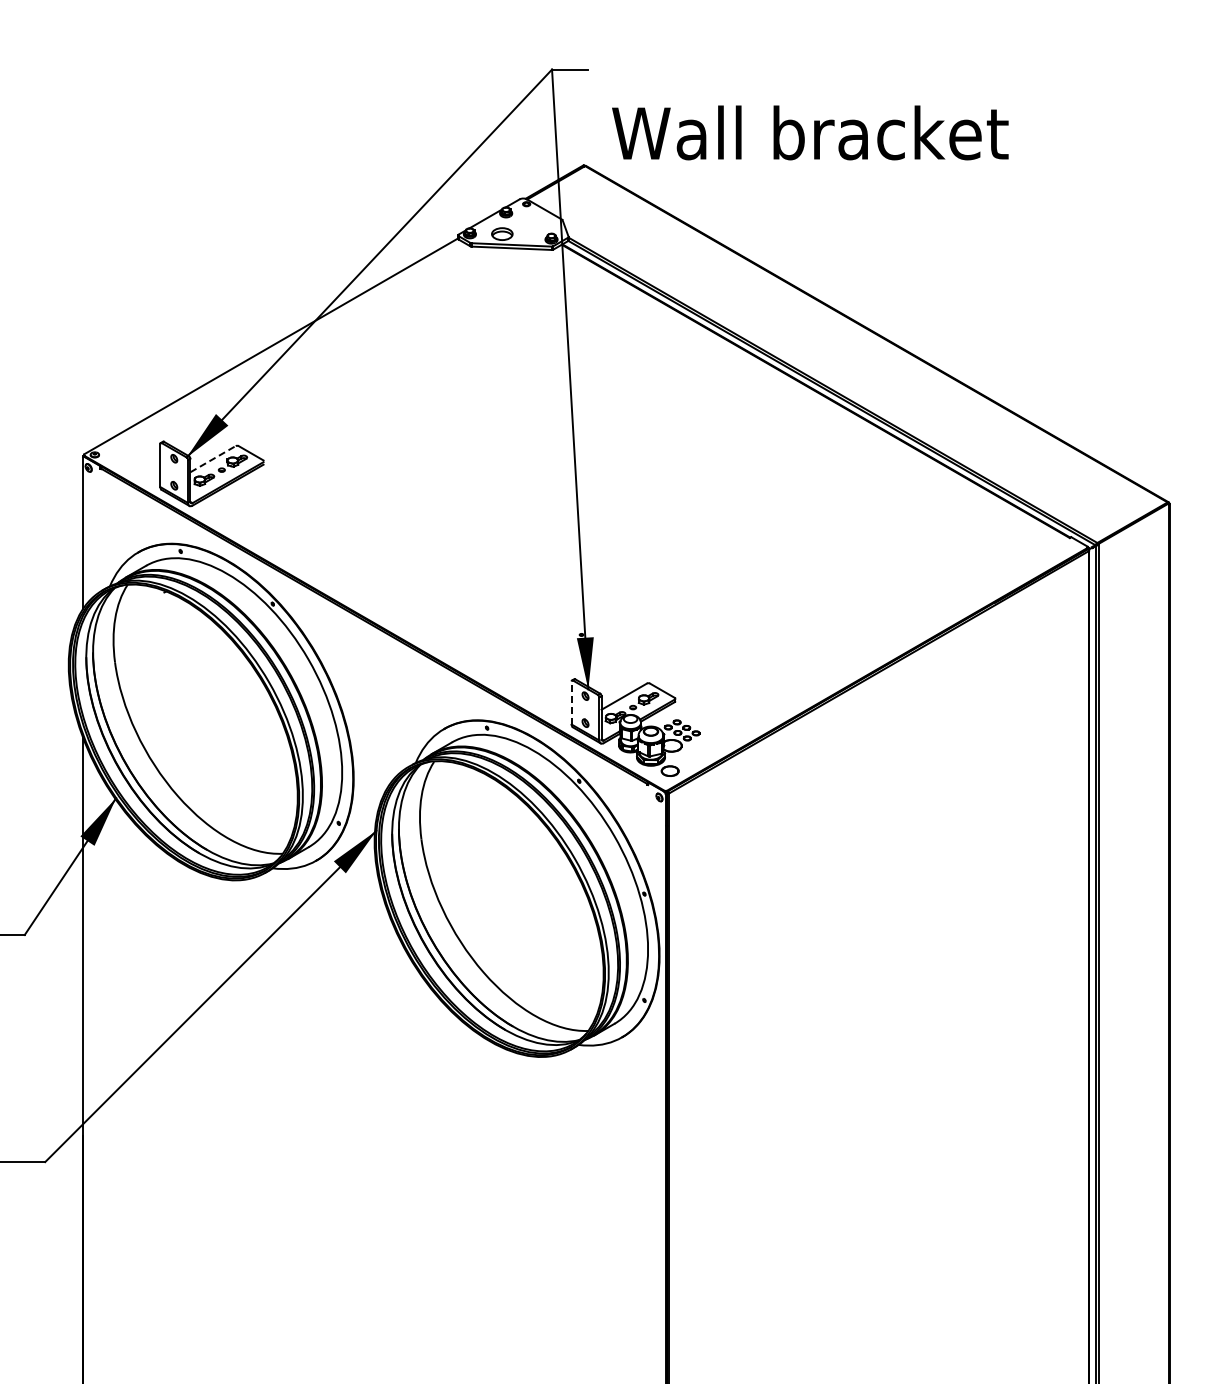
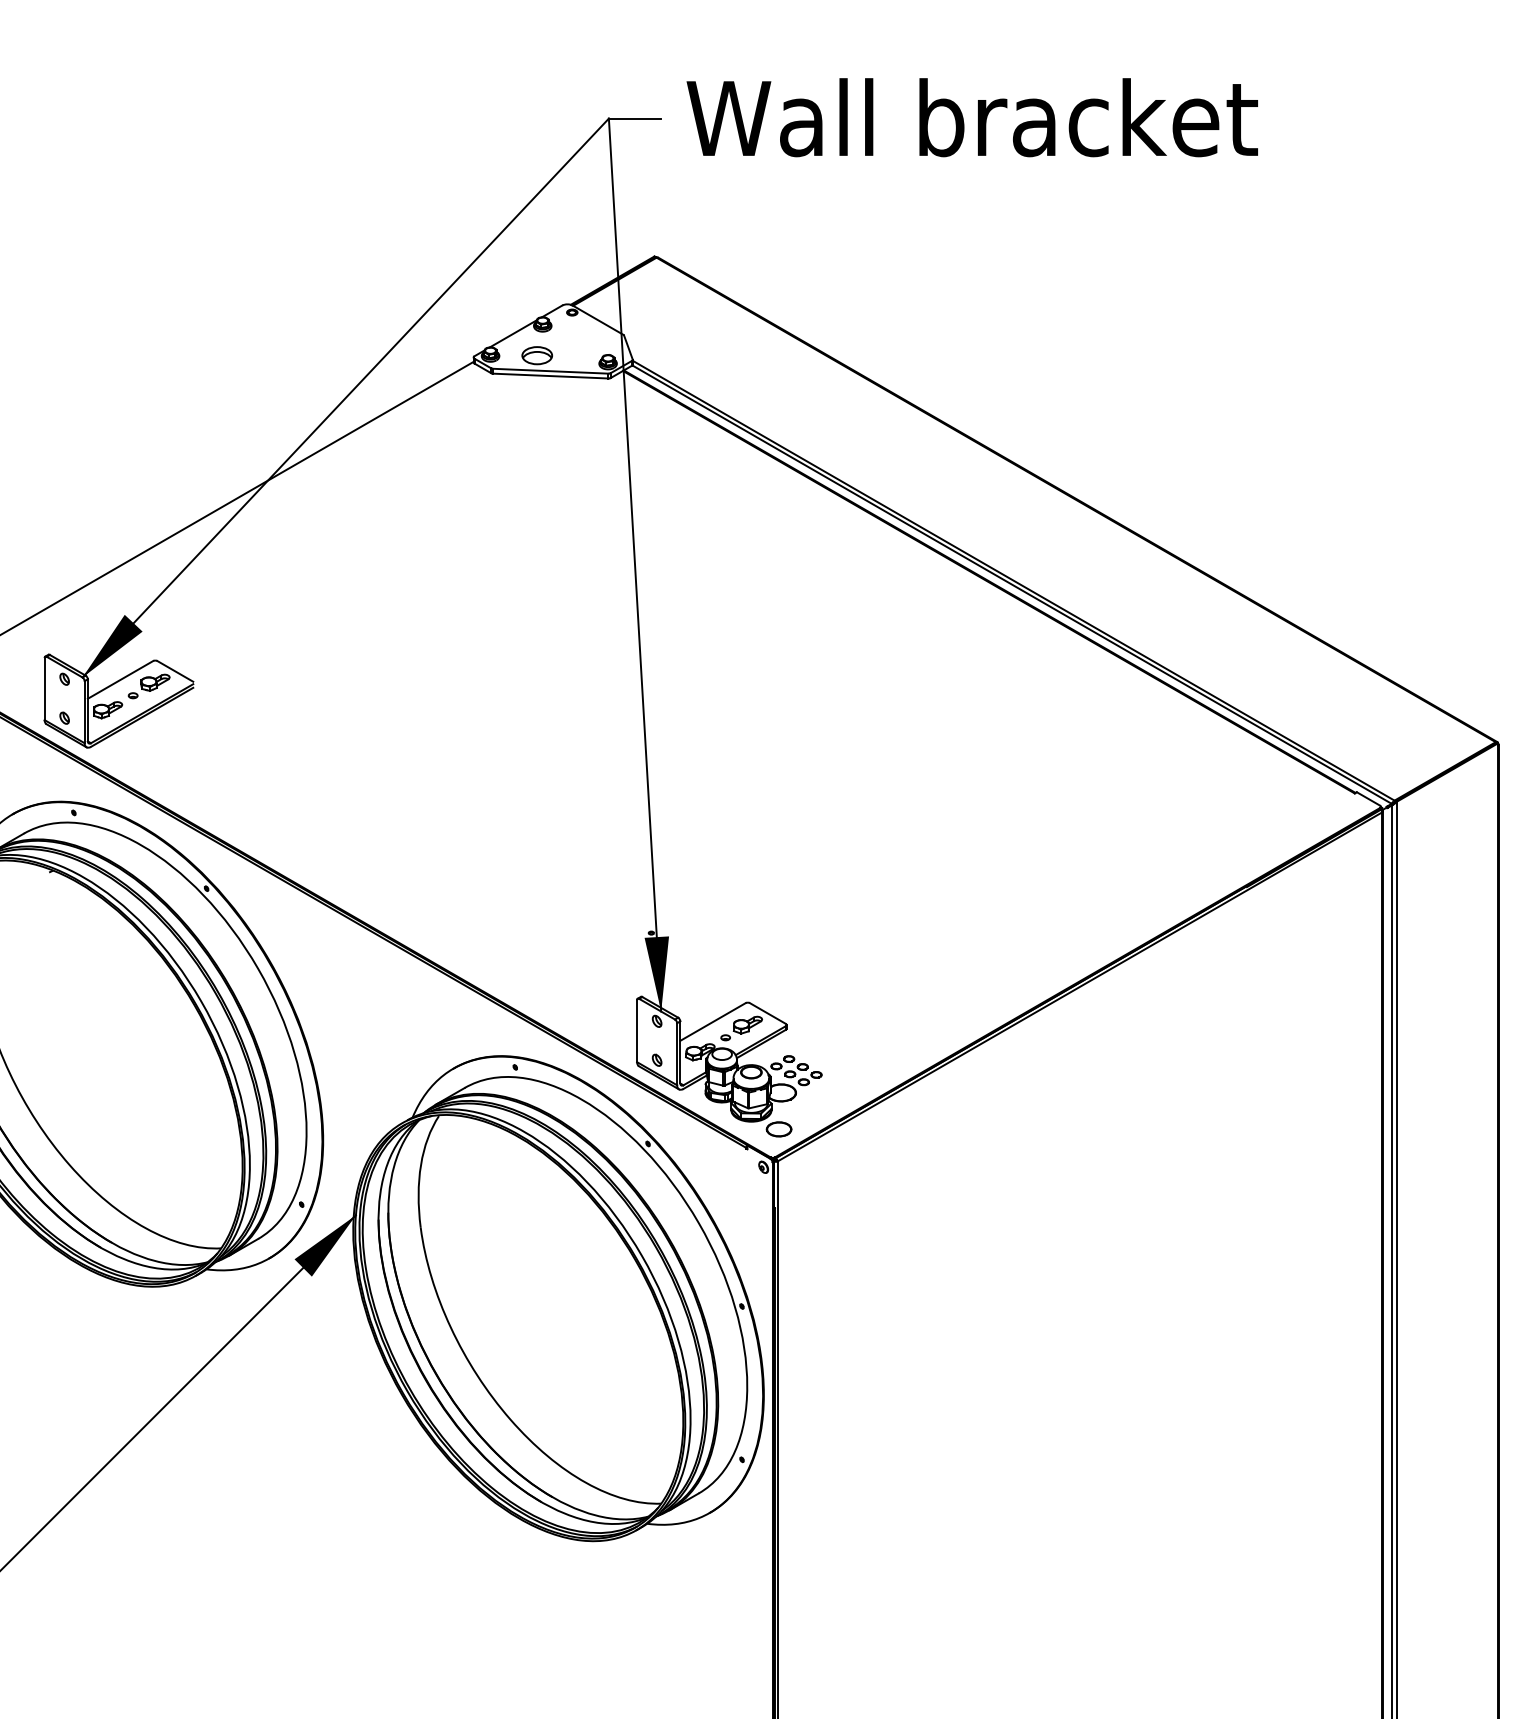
text: (810, 132) -> (972, 117), moved
line: (213, 458) -> (121, 678), dashed -> solid
line: (571, 702) -> (636, 1030), dashed -> solid

